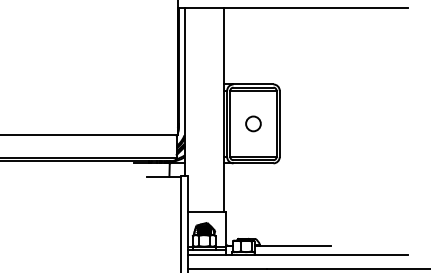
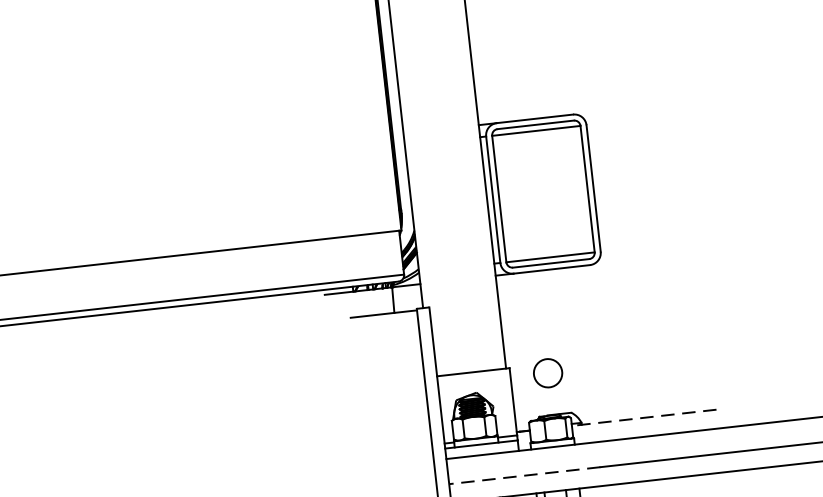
circle: (253, 123) -> (548, 372), moved
line: (292, 245) -> (643, 417), solid -> dashed
line: (227, 268) -> (524, 475), solid -> dashed

